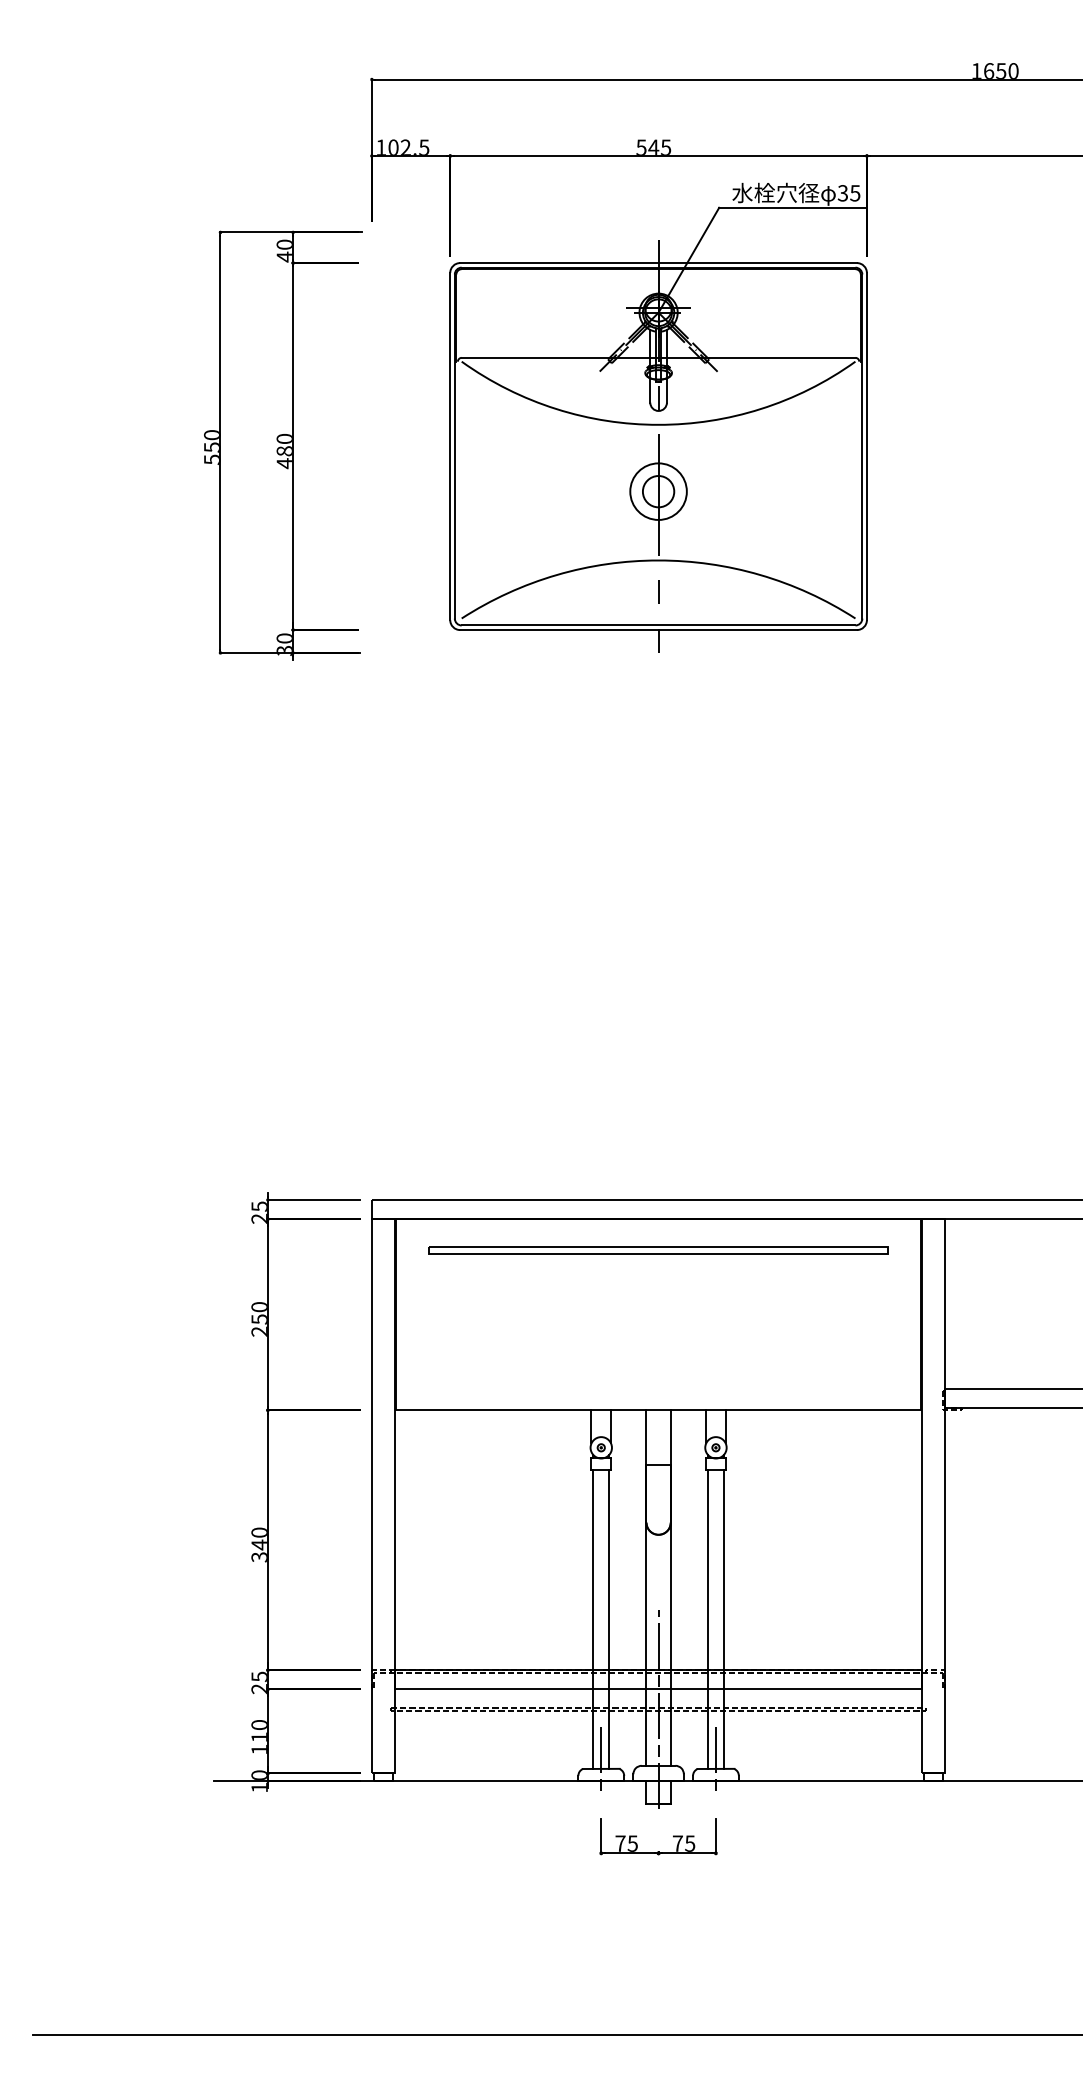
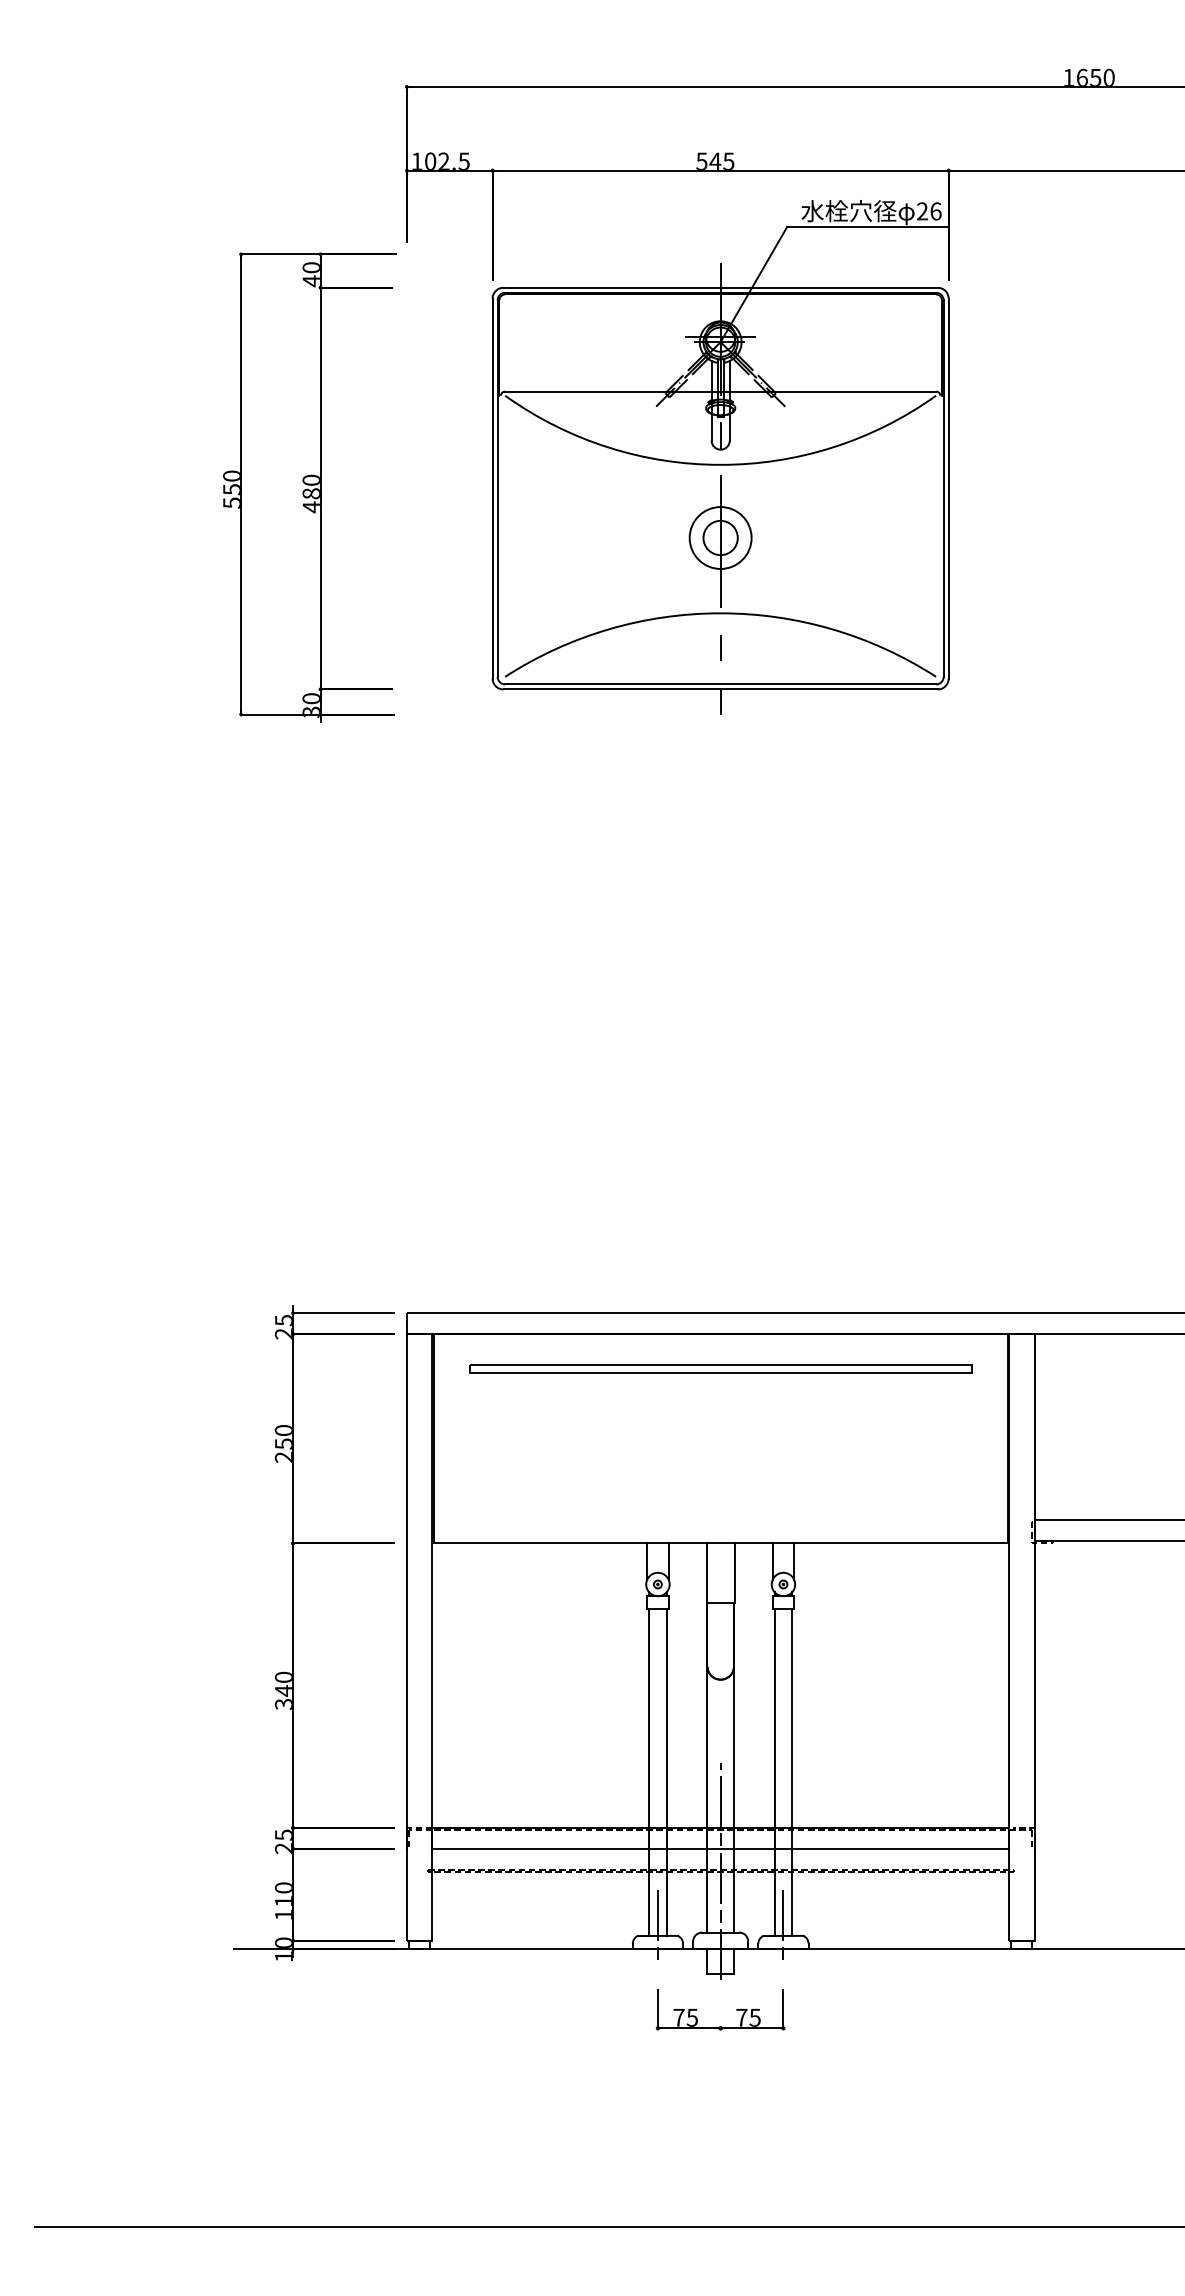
text: (848, 193) -> (928, 211), 35 -> 26

